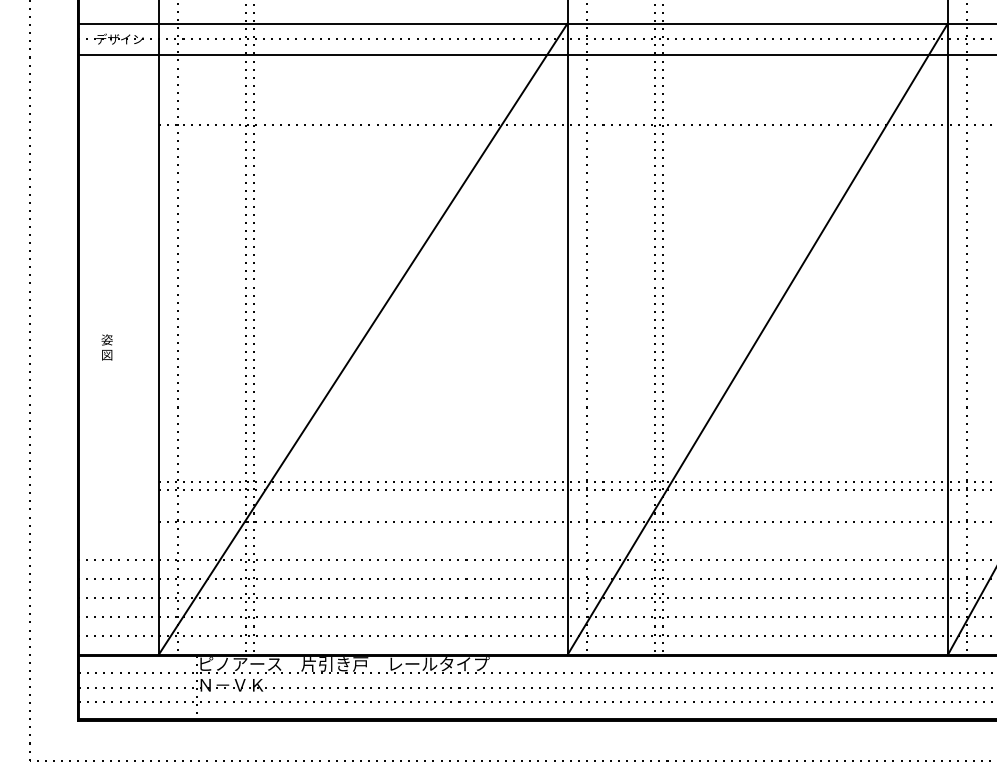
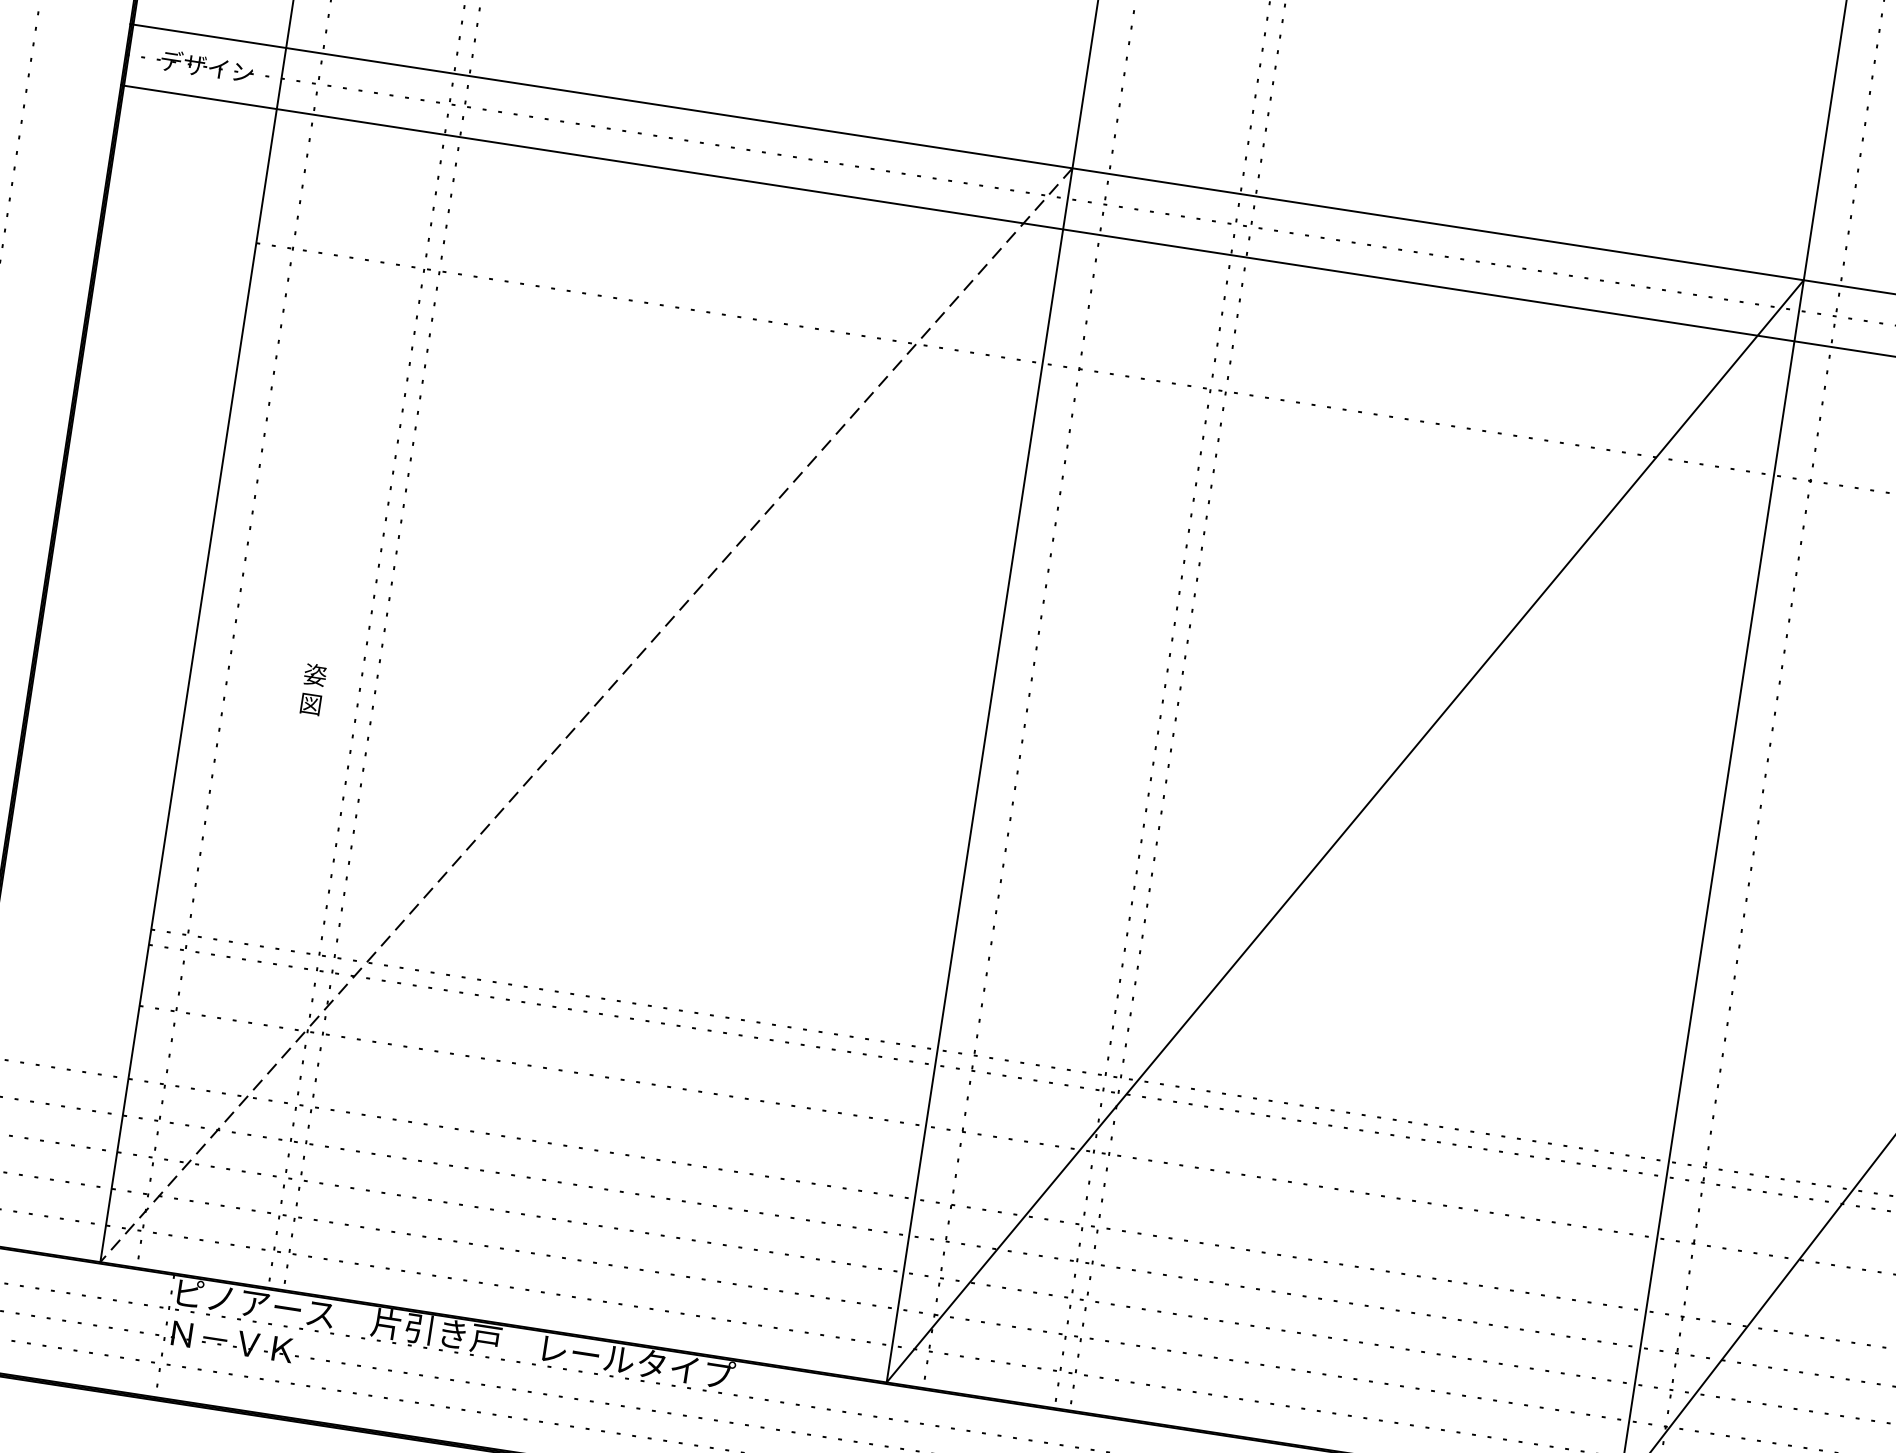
line: (362, 339) -> (585, 715), solid -> dashed
text: (106, 347) -> (311, 689), moved

